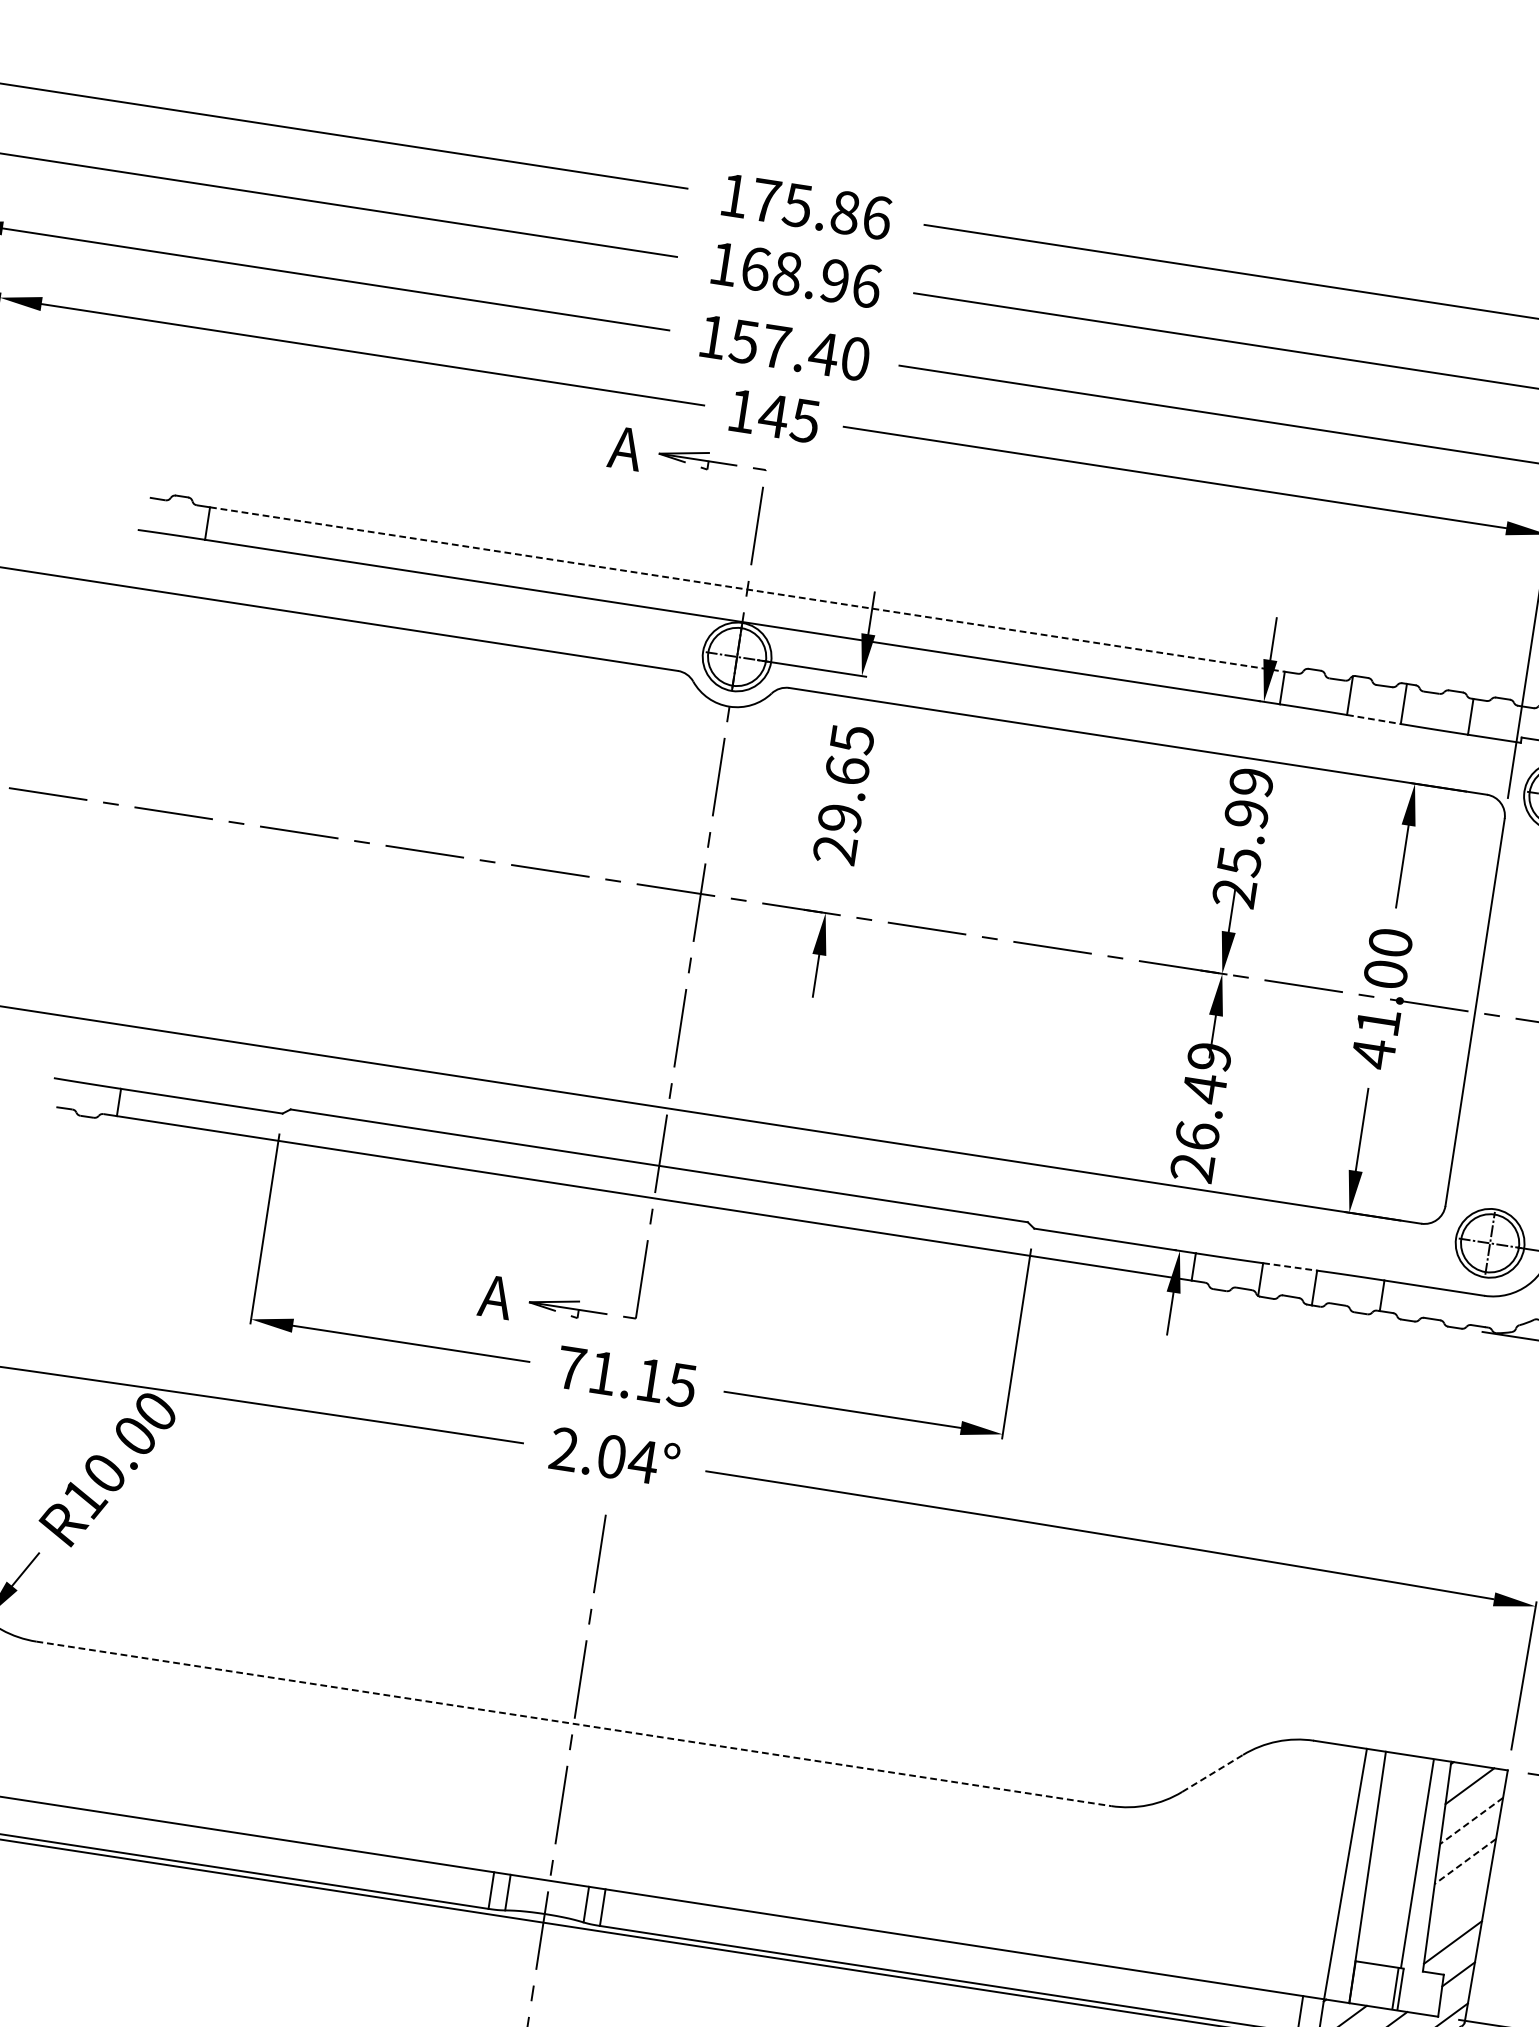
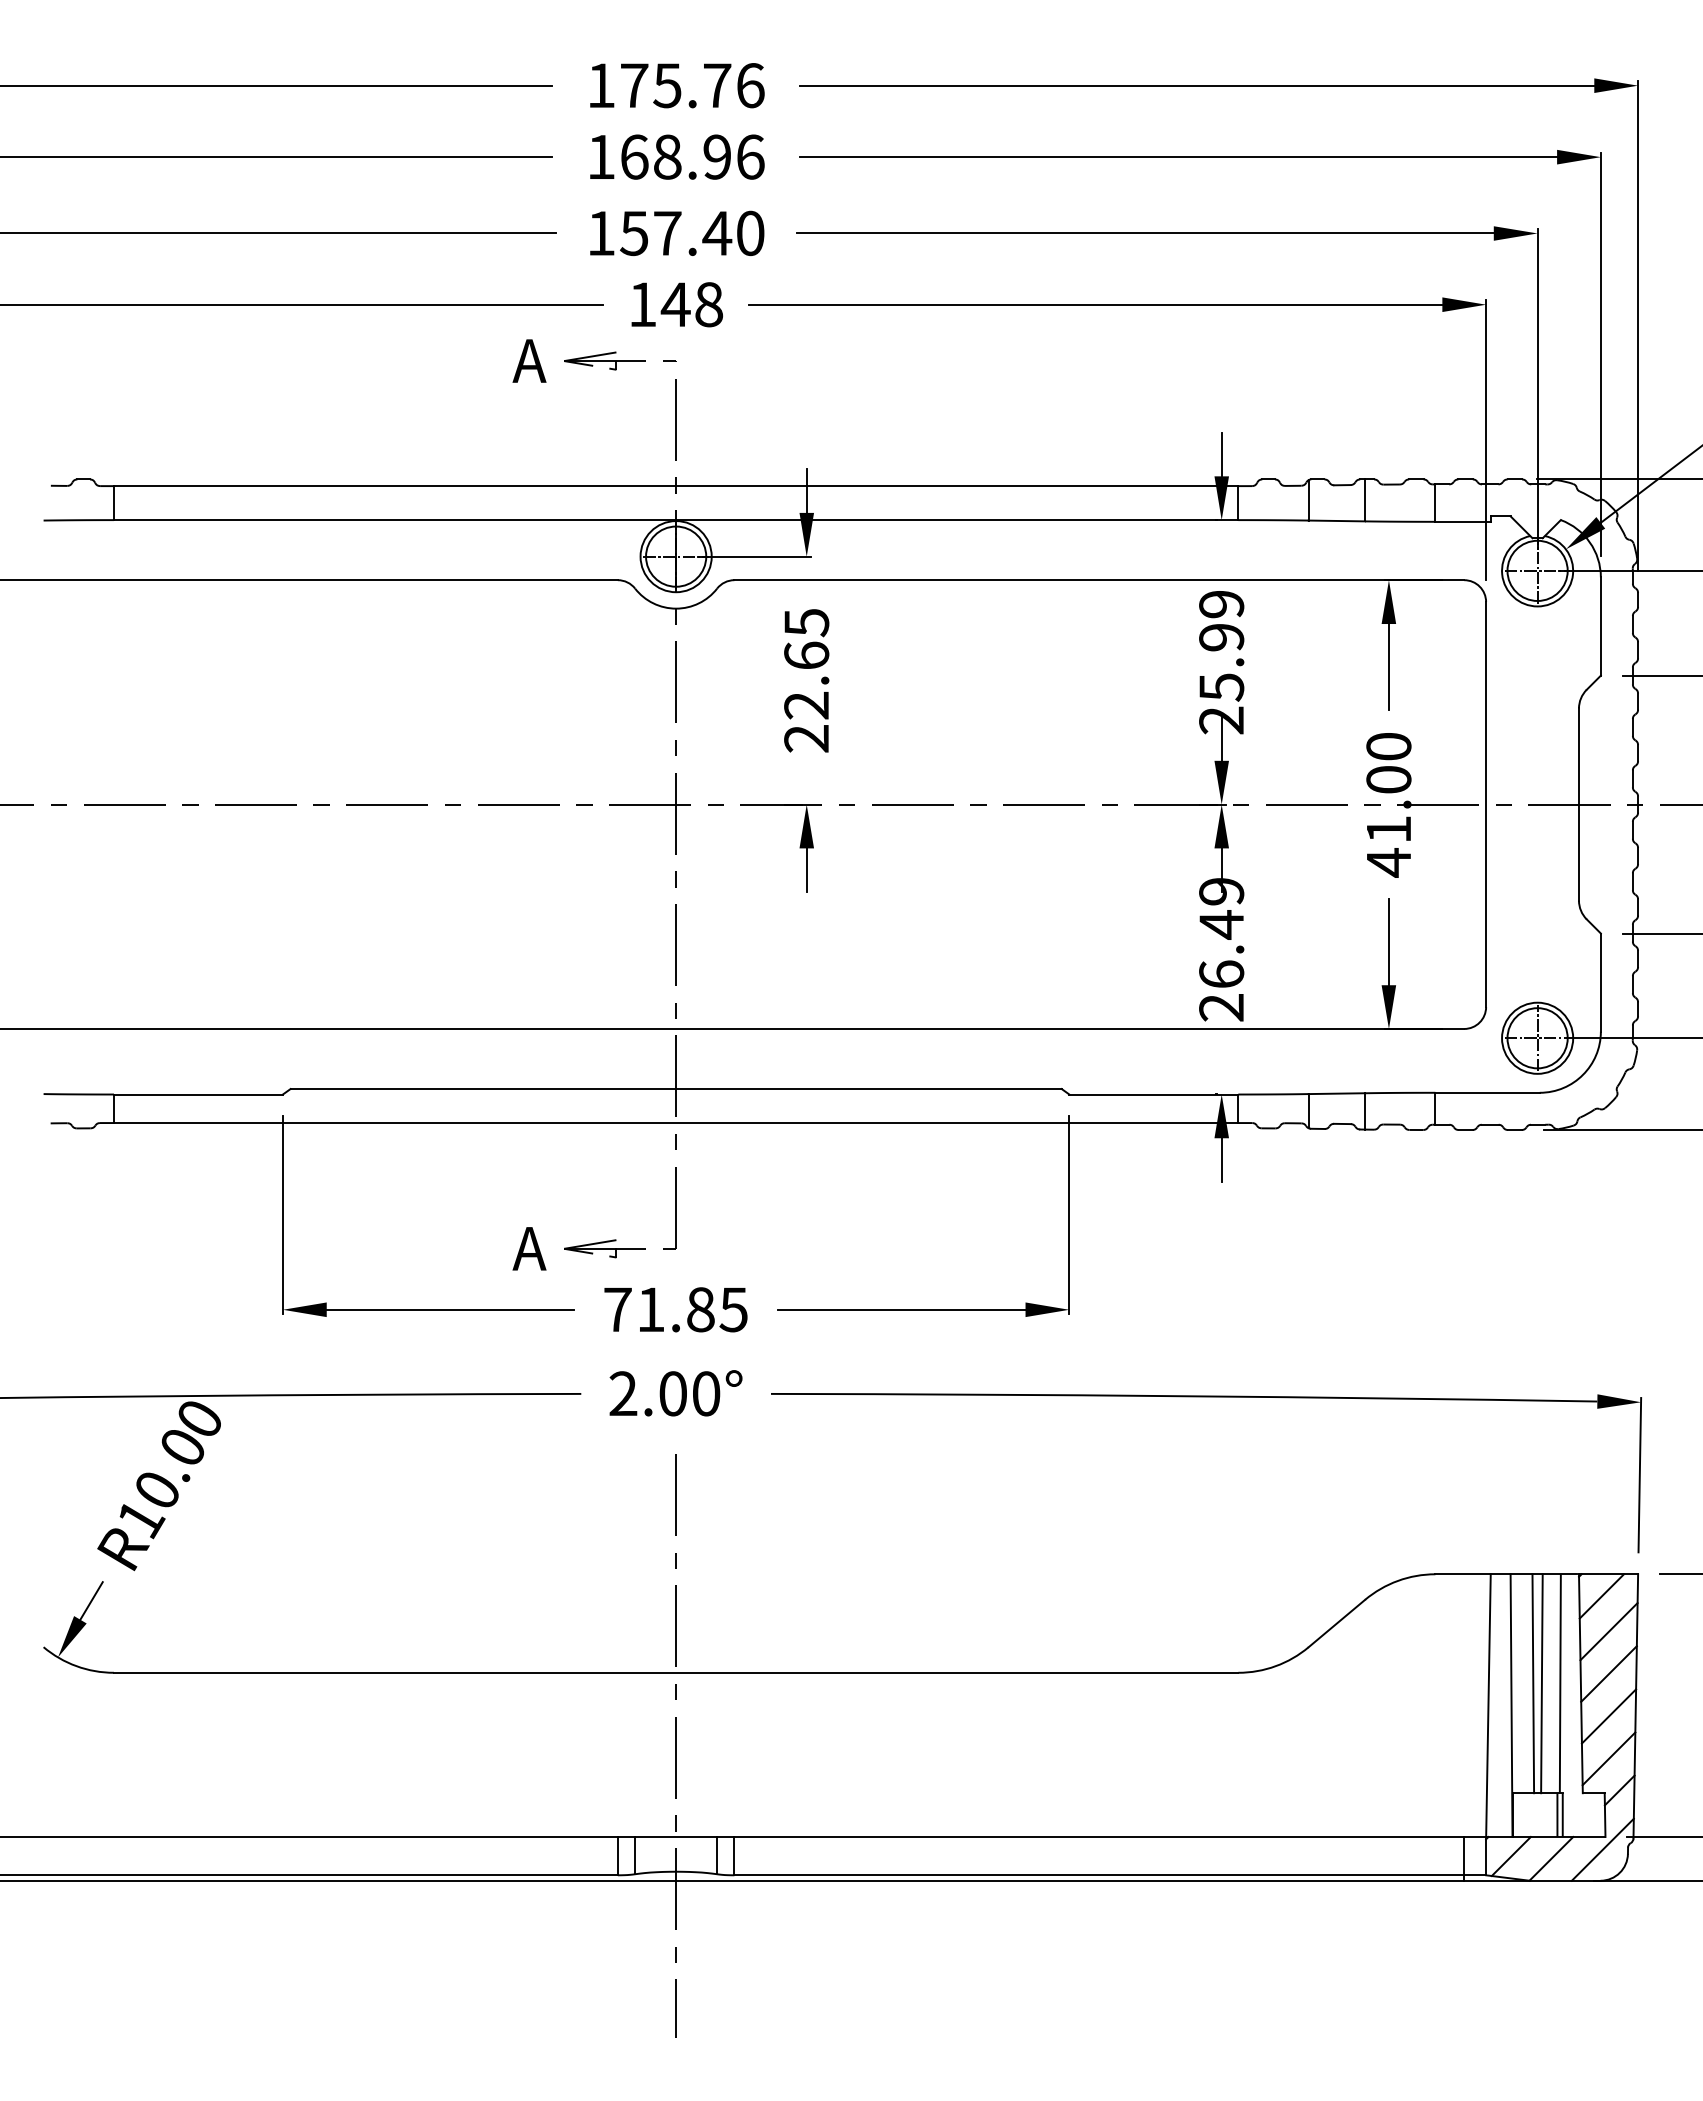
text: (845, 212) -> (717, 85), 175.86 -> 175.76
text: (804, 420) -> (708, 304), 145 -> 148
line: (747, 589) -> (676, 486), dashed -> solid
line: (1374, 719) -> (1337, 520), dashed -> solid
text: (839, 818) -> (806, 705), 29.65 -> 22.65
line: (1290, 1266) -> (1337, 1093), dashed -> solid
text: (650, 1380) -> (700, 1309), 71.15 -> 71.85
text: (643, 1461) -> (706, 1393), 2.04° -> 2.00°
line: (574, 1723) -> (676, 1672), dashed -> solid
line: (1212, 1773) -> (1336, 1623), dashed -> solid
line: (1471, 1820) -> (1608, 1631), dashed -> solid
line: (1391, 1859) -> (1533, 1683), added
line: (1399, 1860) -> (1541, 1683), added
line: (1464, 1861) -> (1608, 1674), dashed -> solid
line: (1458, 1902) -> (1608, 1716), added

